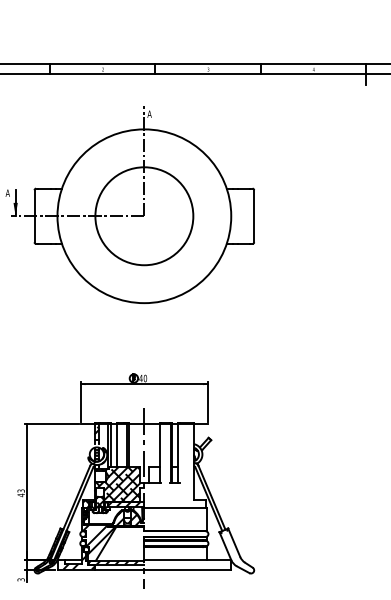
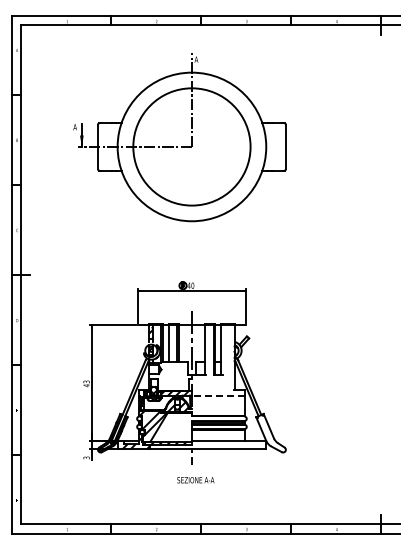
circle: (143, 215) -> (191, 146), size x1.4
hatch: (113, 492) -> (165, 383), removed
line: (175, 508) -> (218, 396), solid -> dashed

